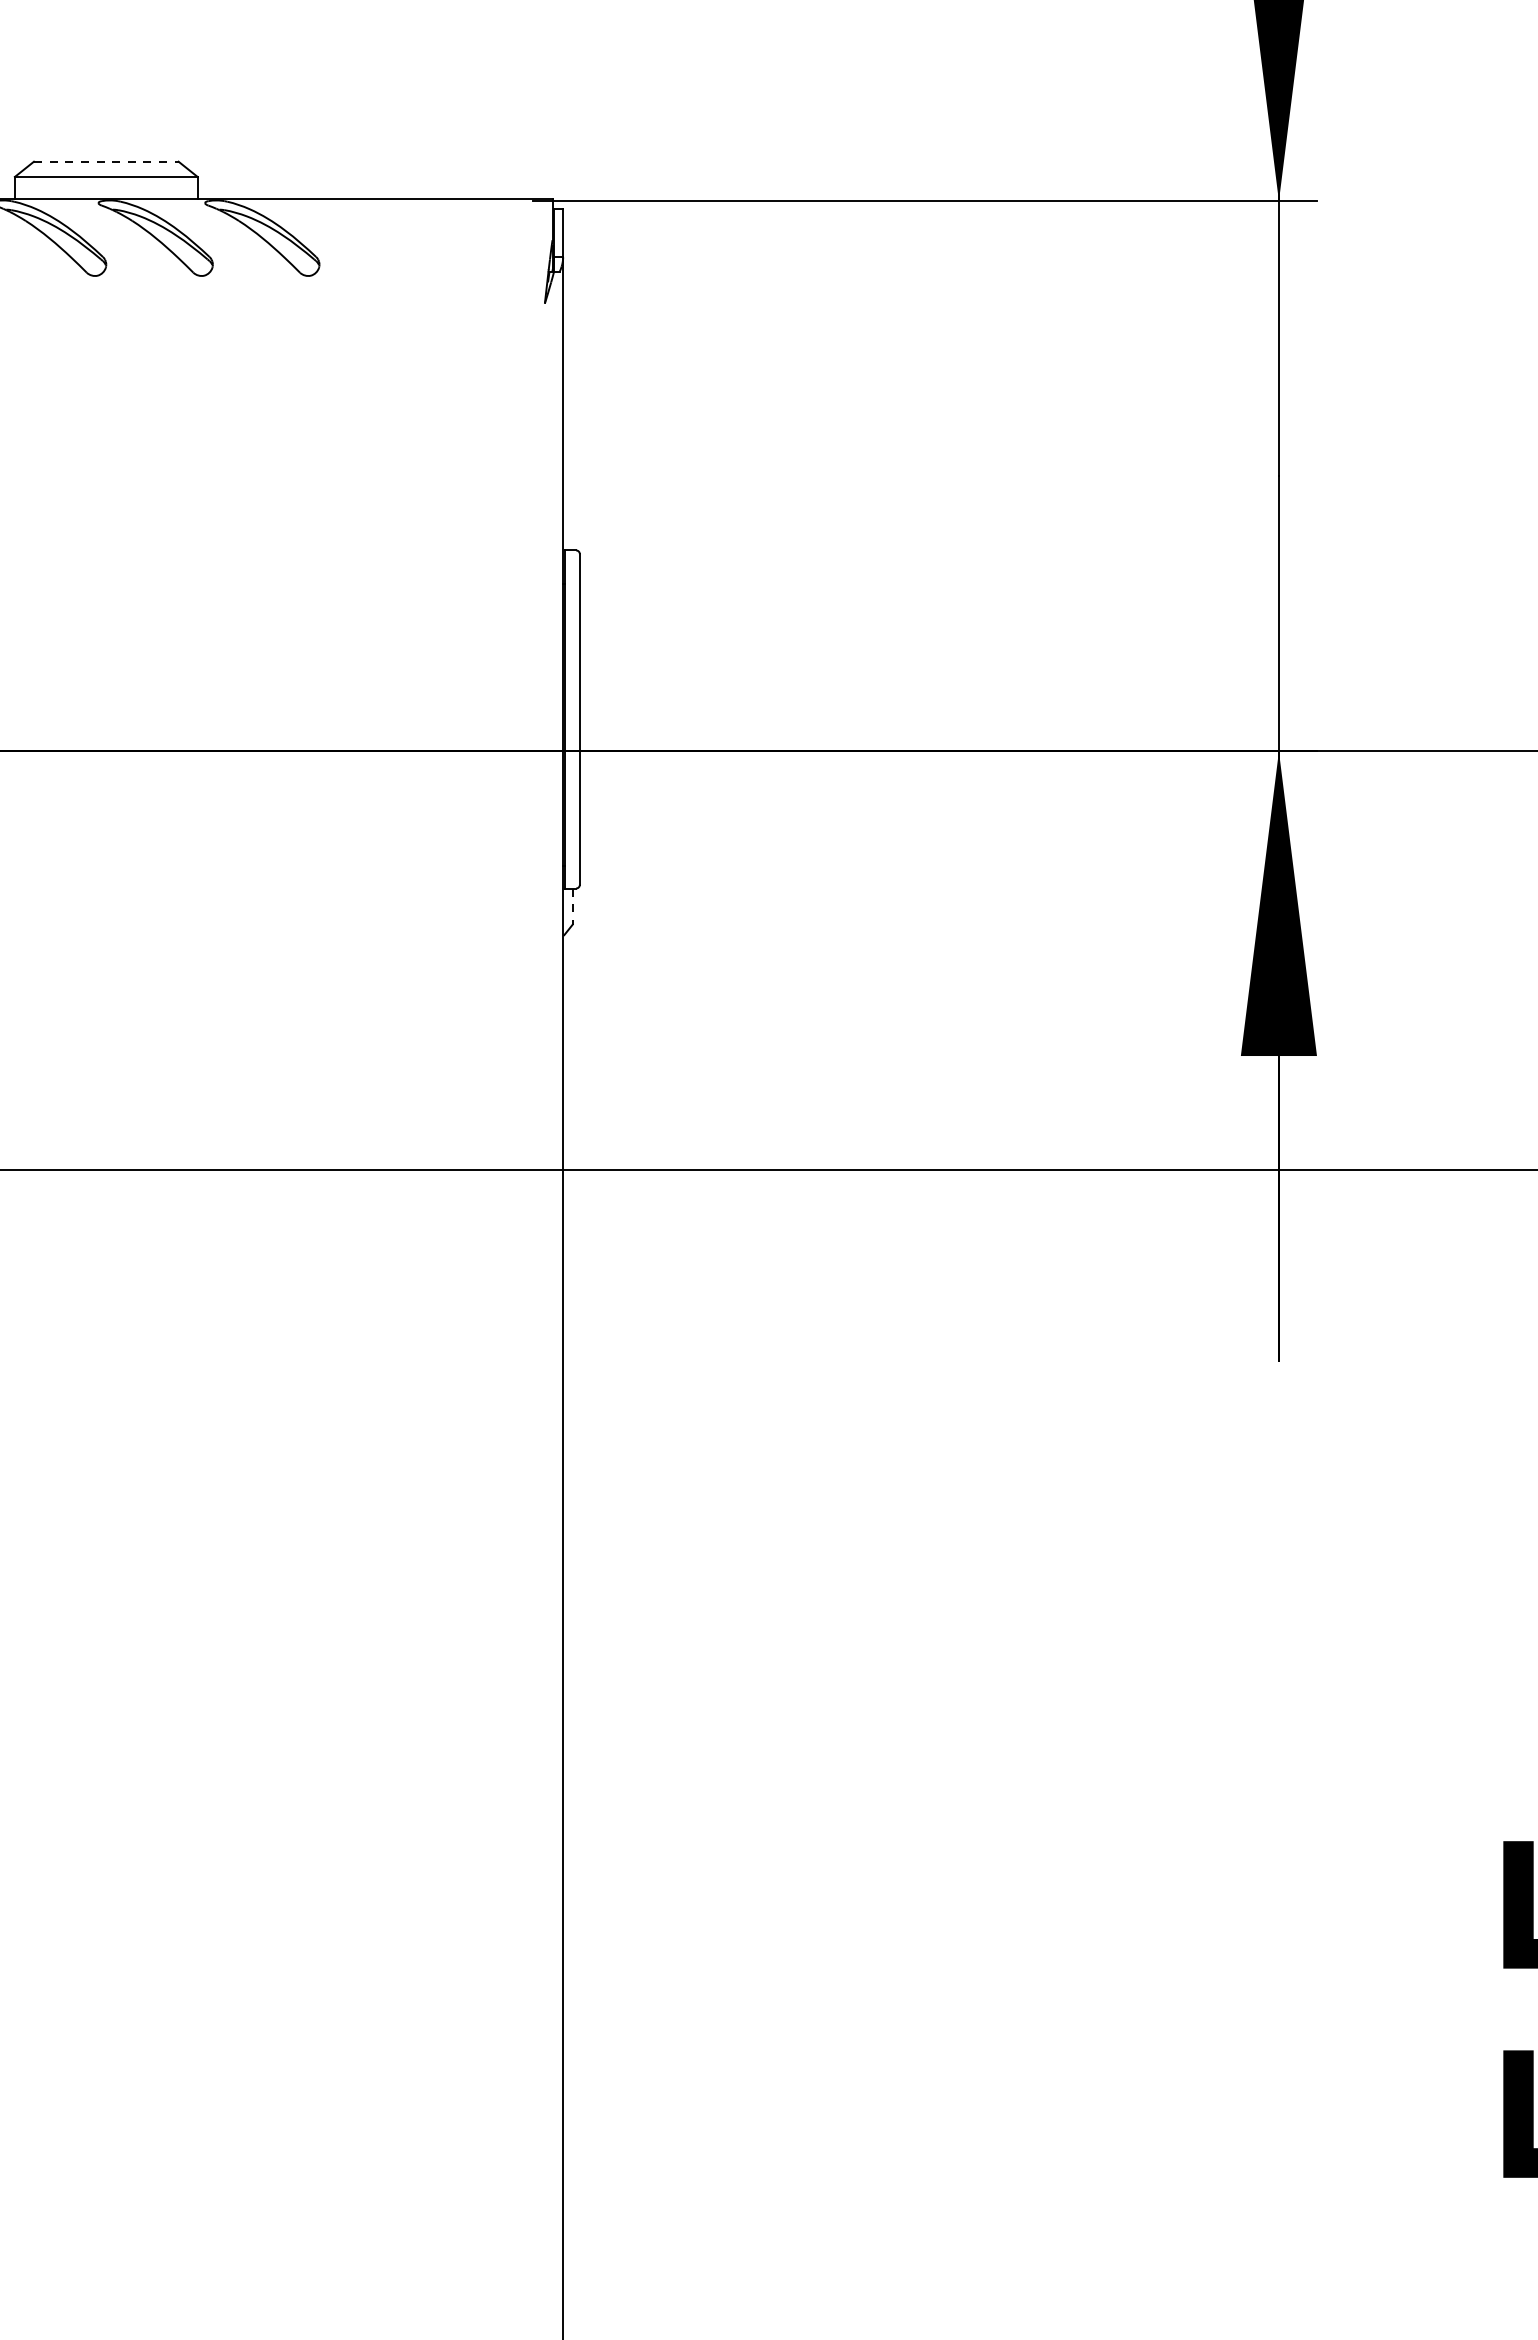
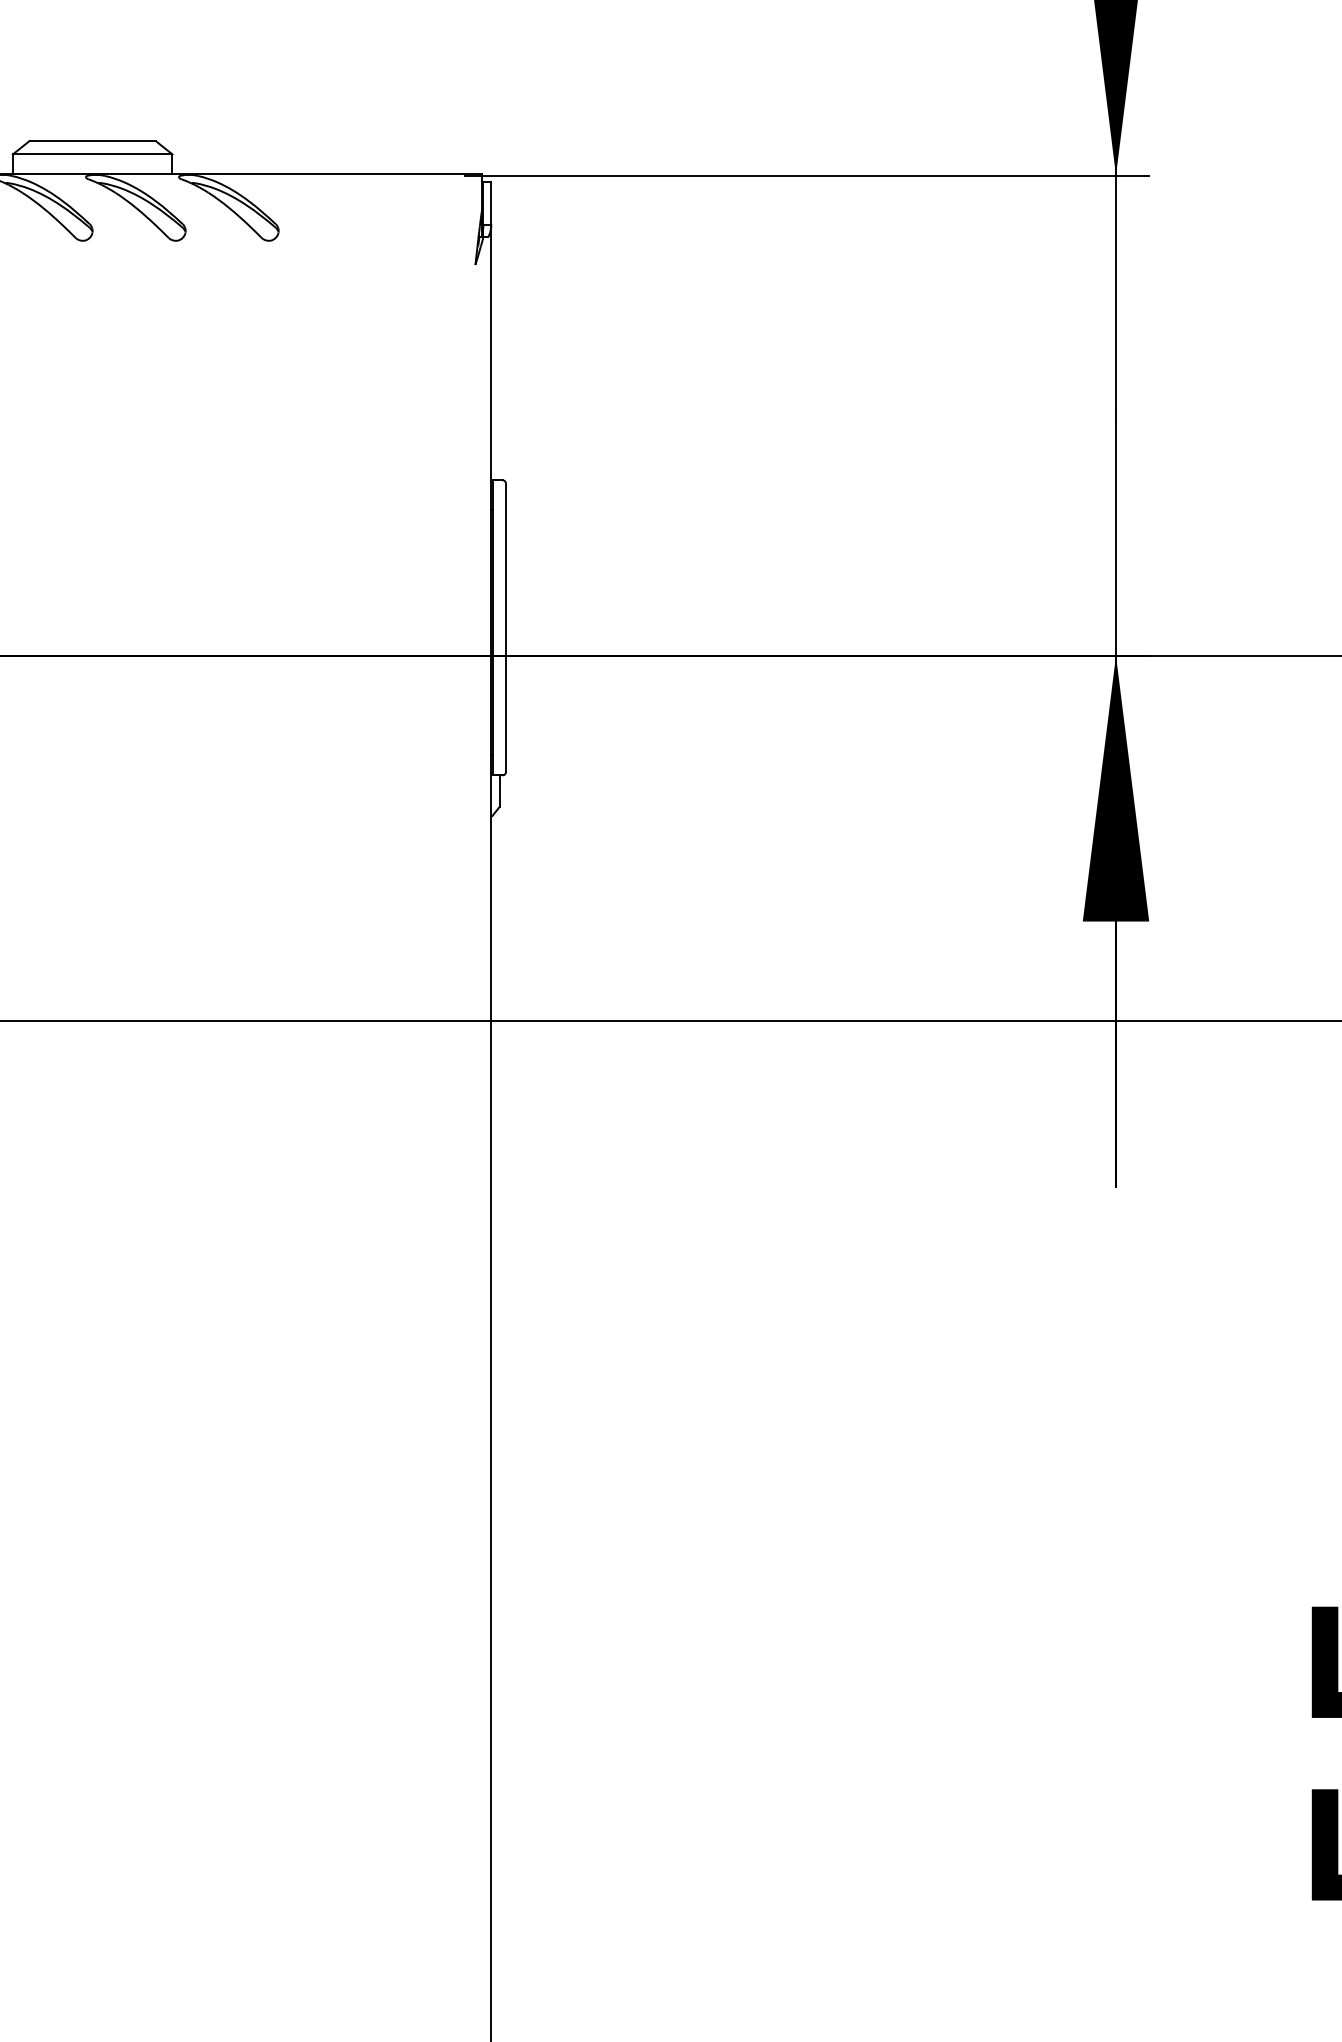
line: (107, 162) -> (93, 141), dashed -> solid
line: (572, 907) -> (499, 791), dashed -> solid

